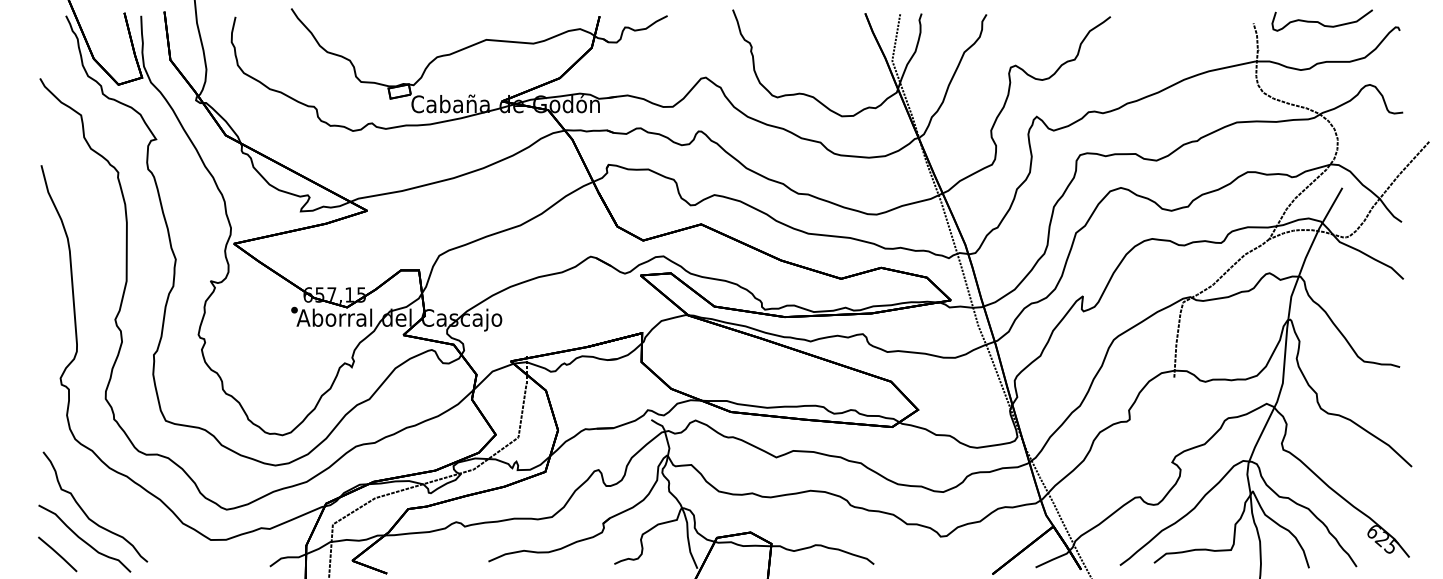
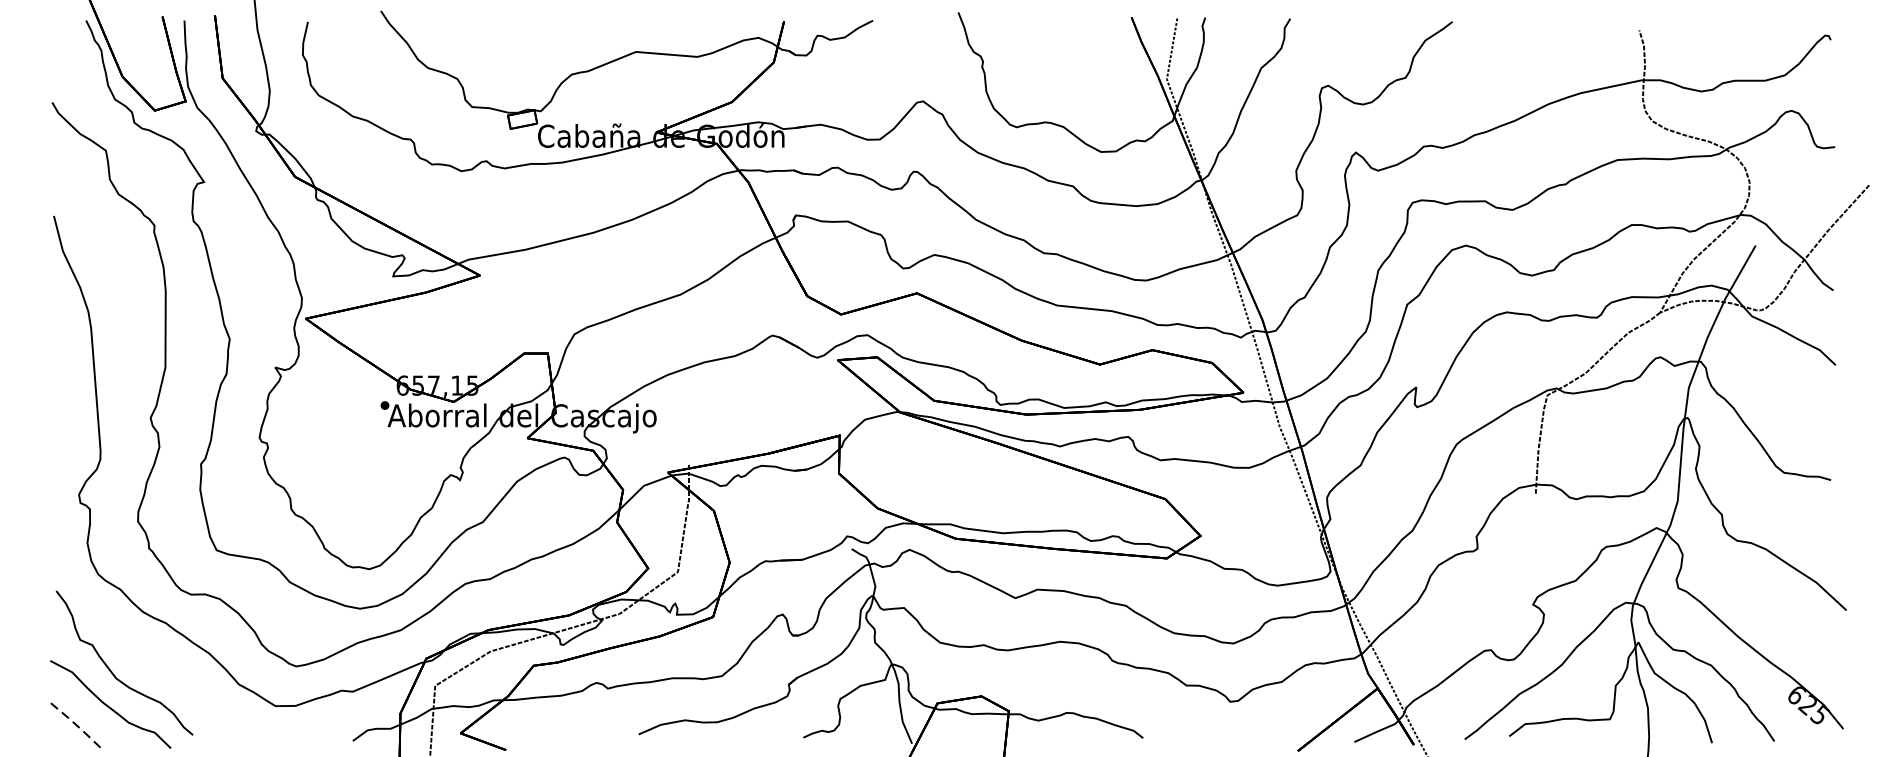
curve: (1320, 22) -> (1726, 29), removed
line: (57, 553) -> (74, 723), solid -> dashed

